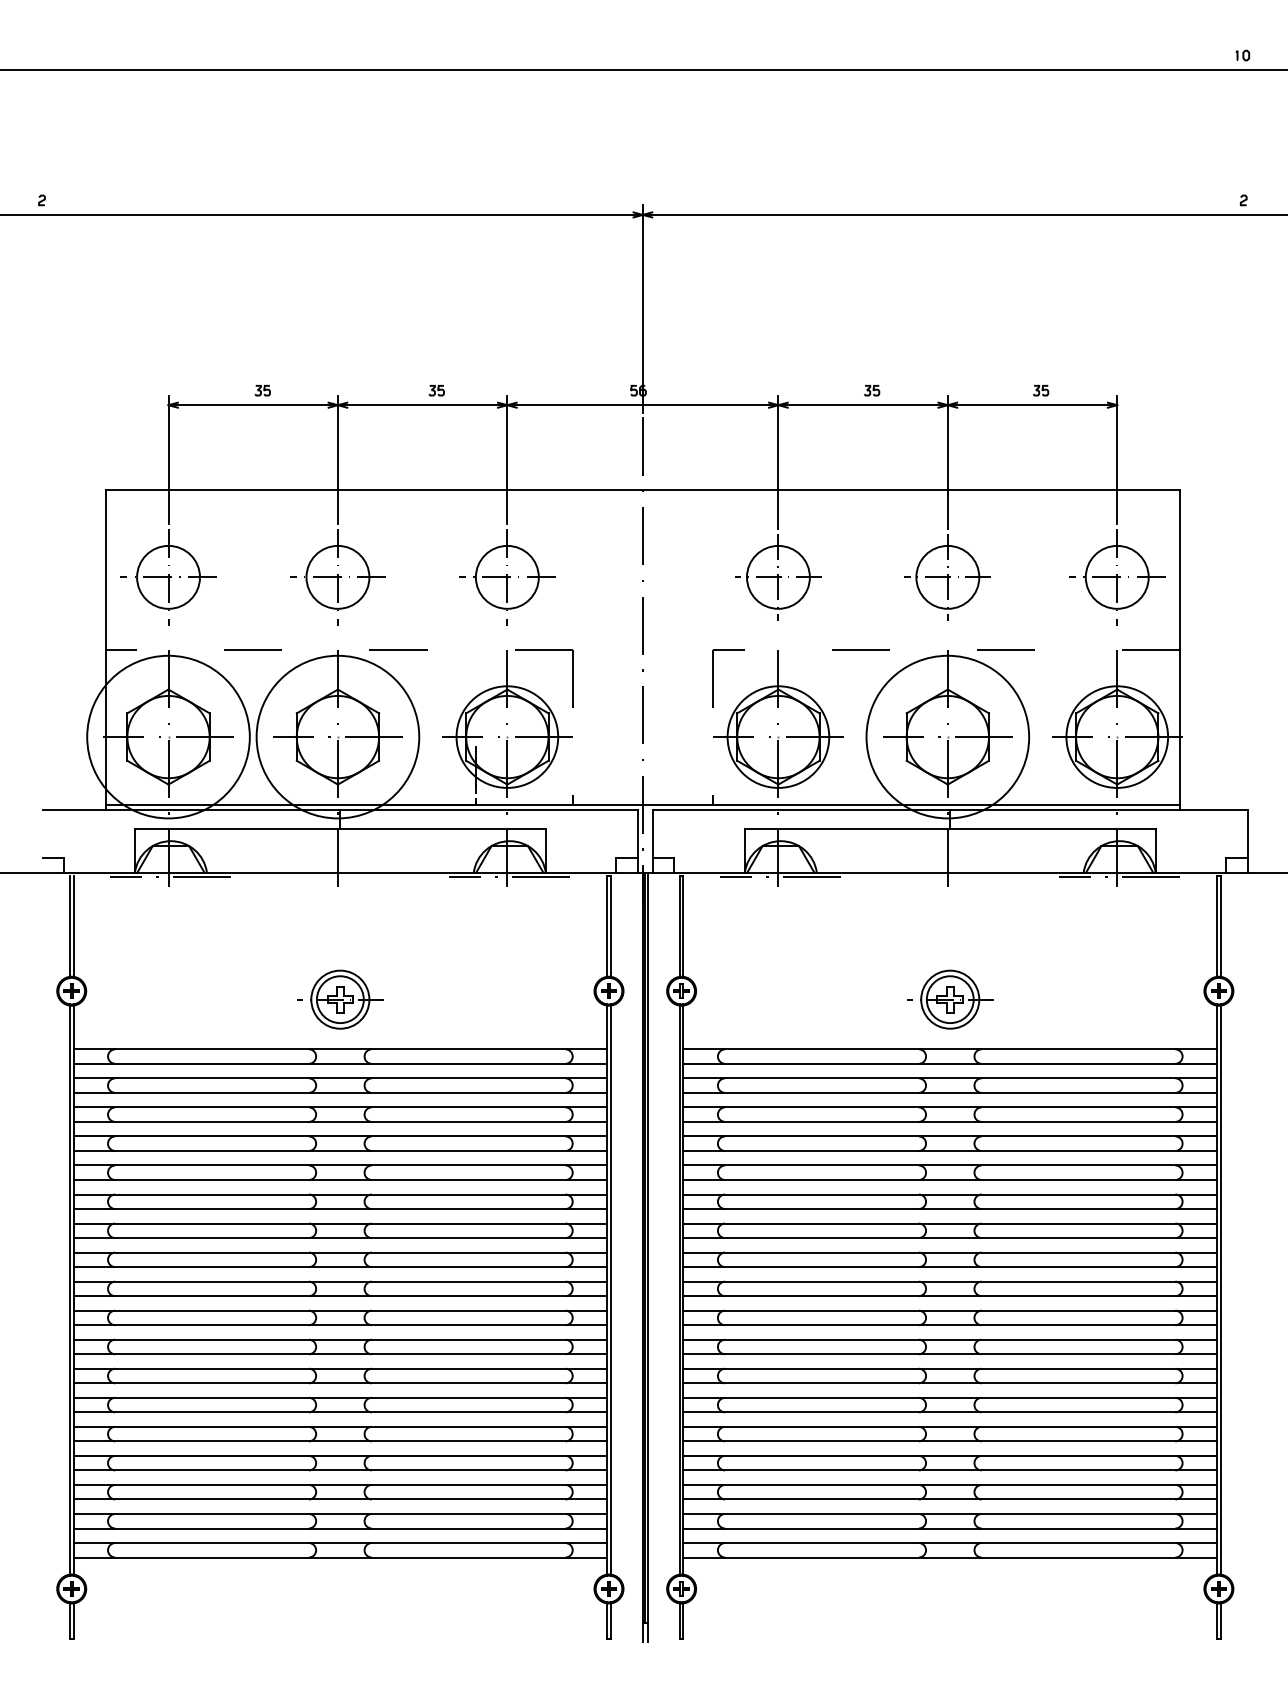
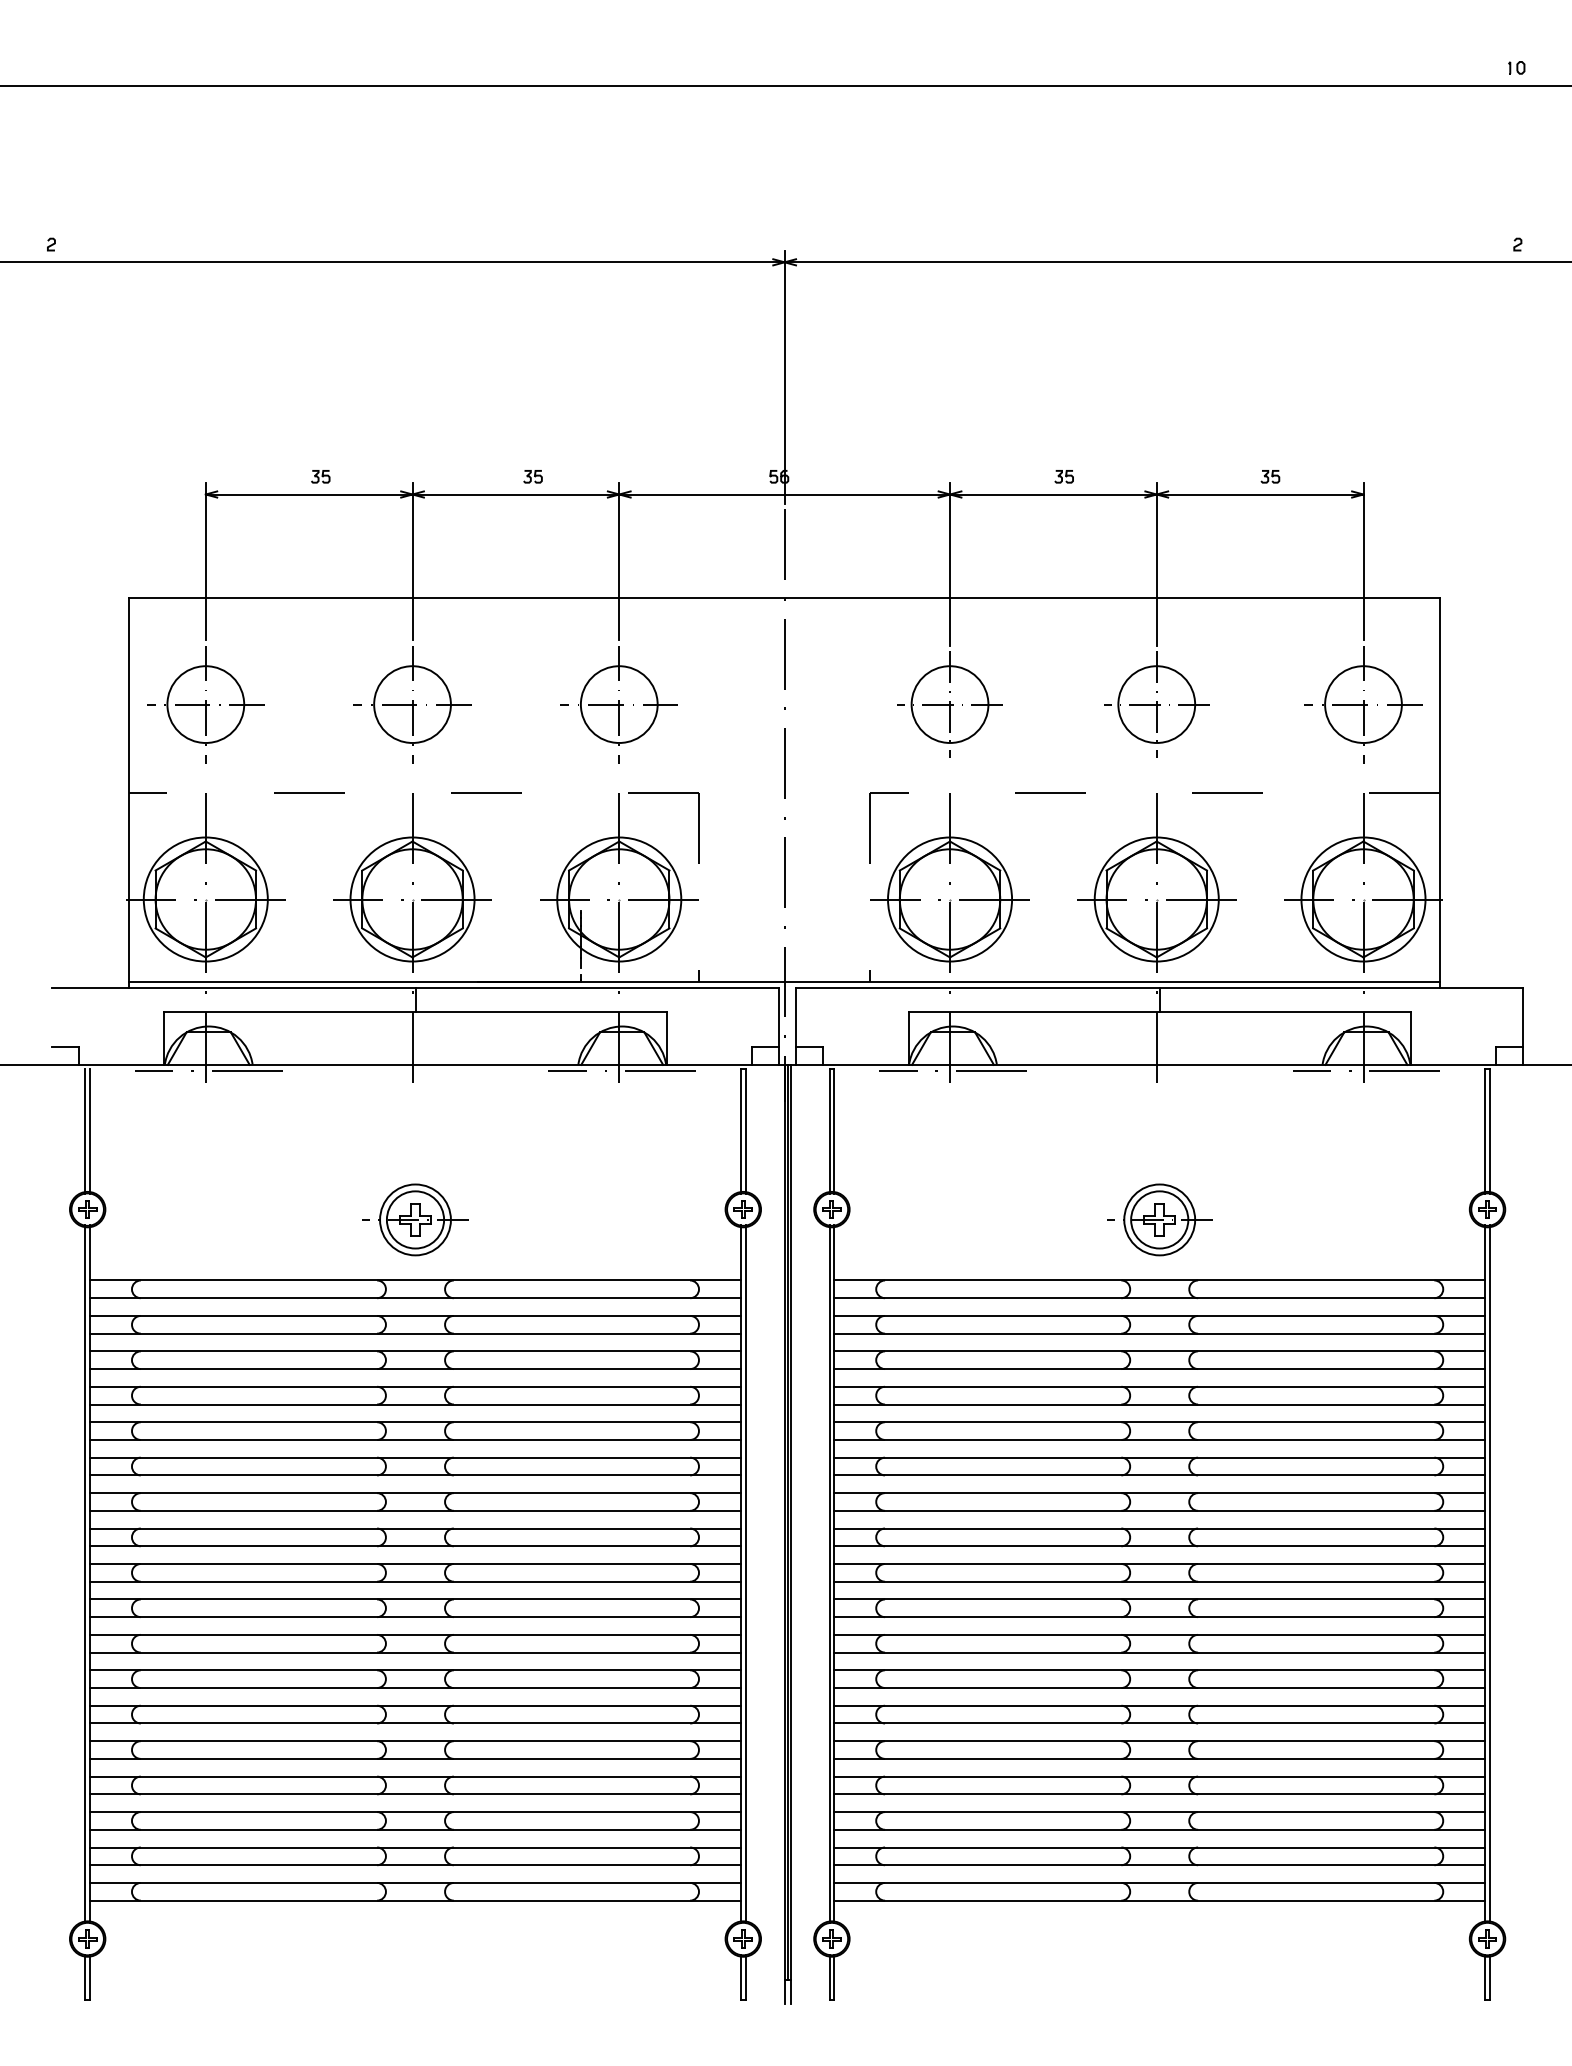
circle: (168, 737) -> (205, 899), size x0.62
circle: (337, 737) -> (412, 899), size x0.62
circle: (947, 737) -> (1156, 899), size x0.62

